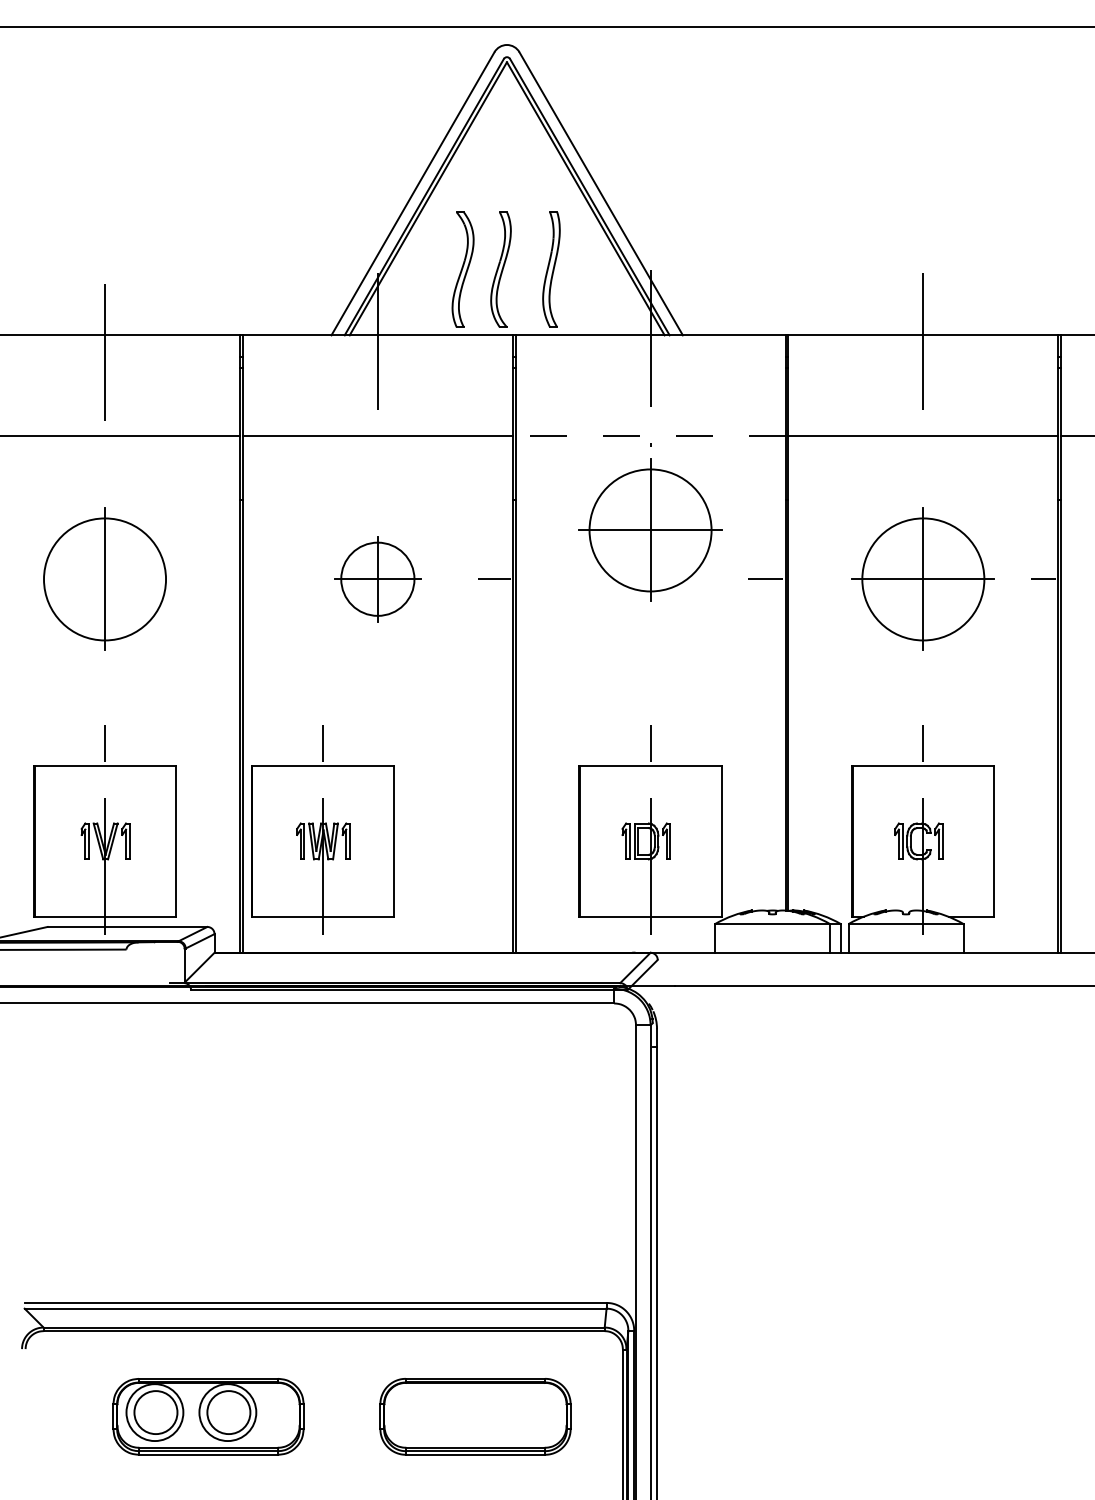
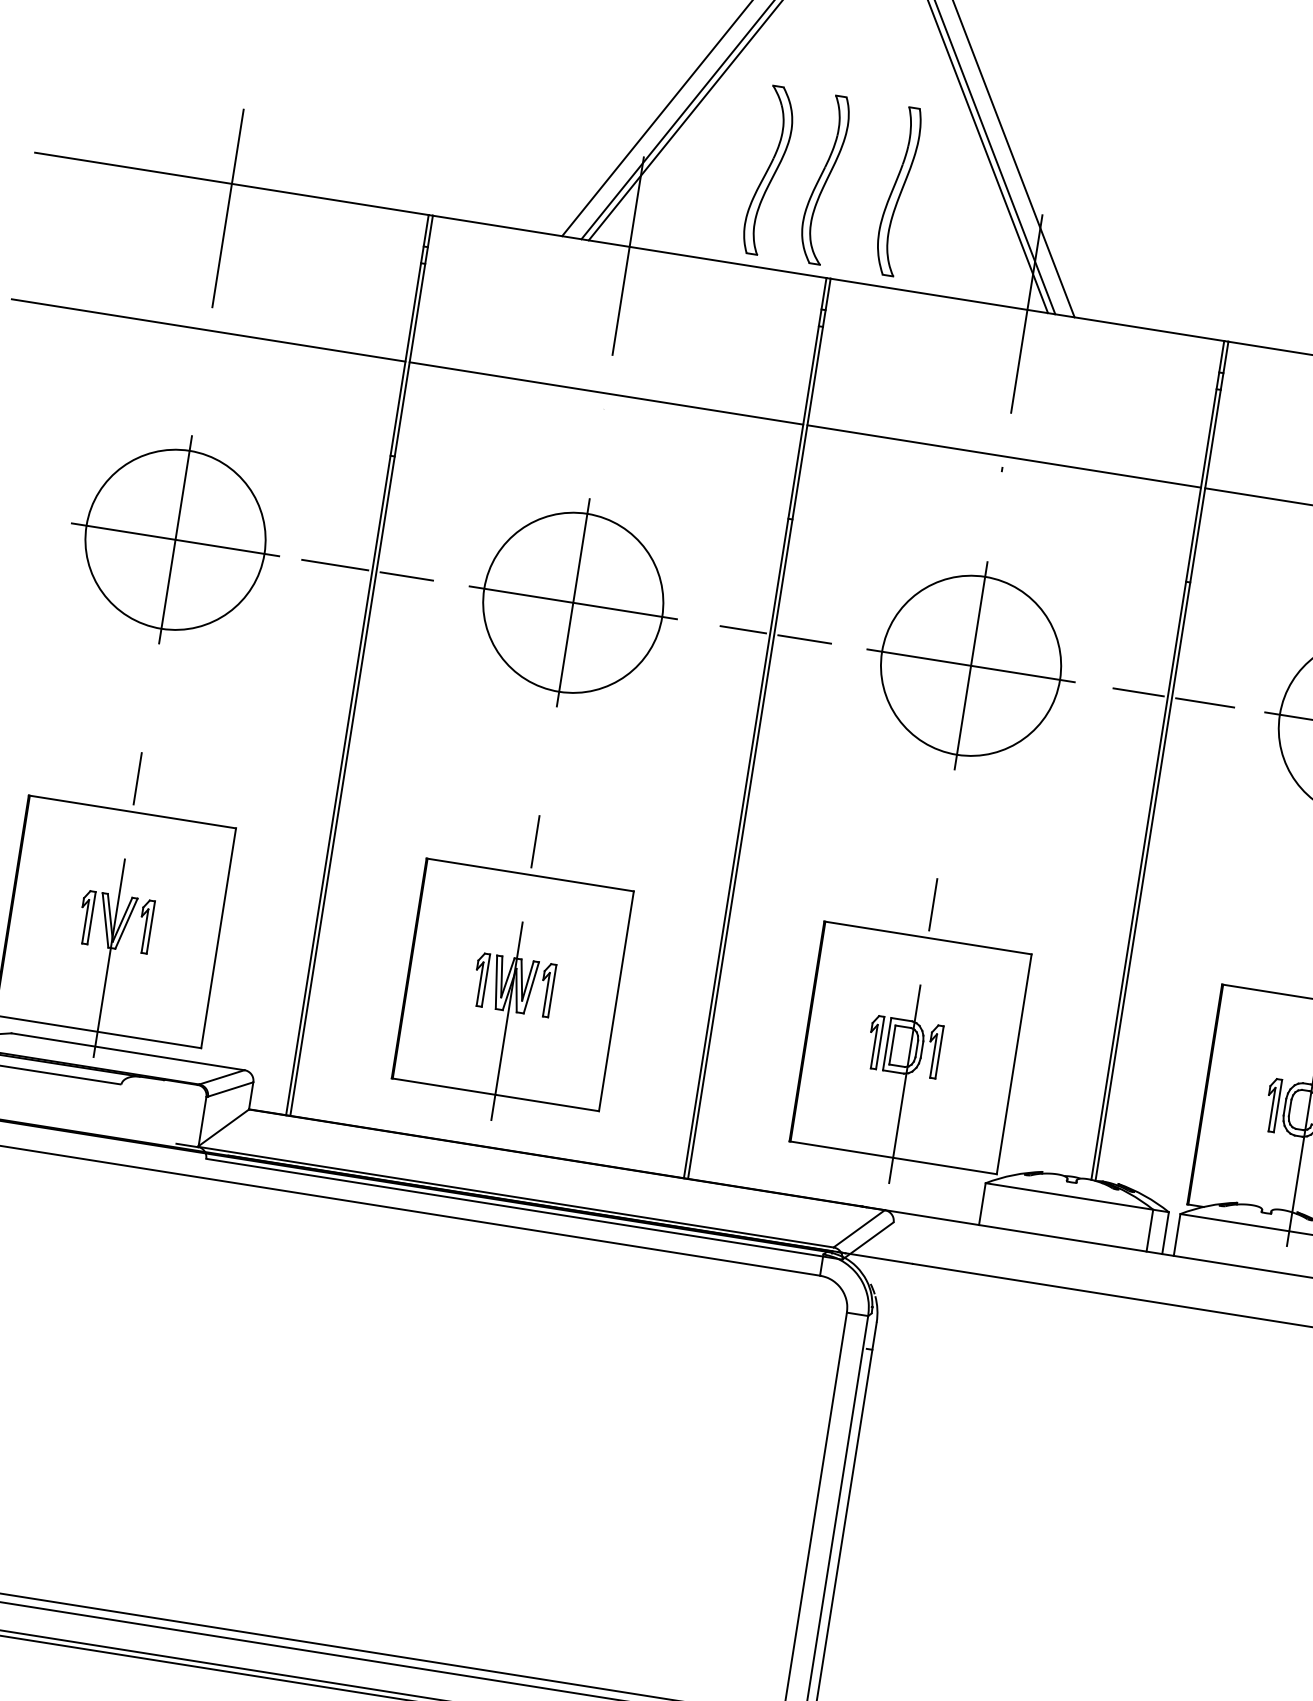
line: (650, 435) -> (1004, 455), dashed -> solid
part: (650, 529) -> (971, 664), moved
part: (377, 578) -> (573, 601), size x1.67
line: (104, 579) -> (174, 539), added
line: (214, 579) -> (335, 565), added
line: (263, 579) -> (406, 576), added
line: (536, 579) -> (804, 639), added
line: (810, 579) -> (1204, 702), added
part: (322, 829) -> (515, 967), moved

